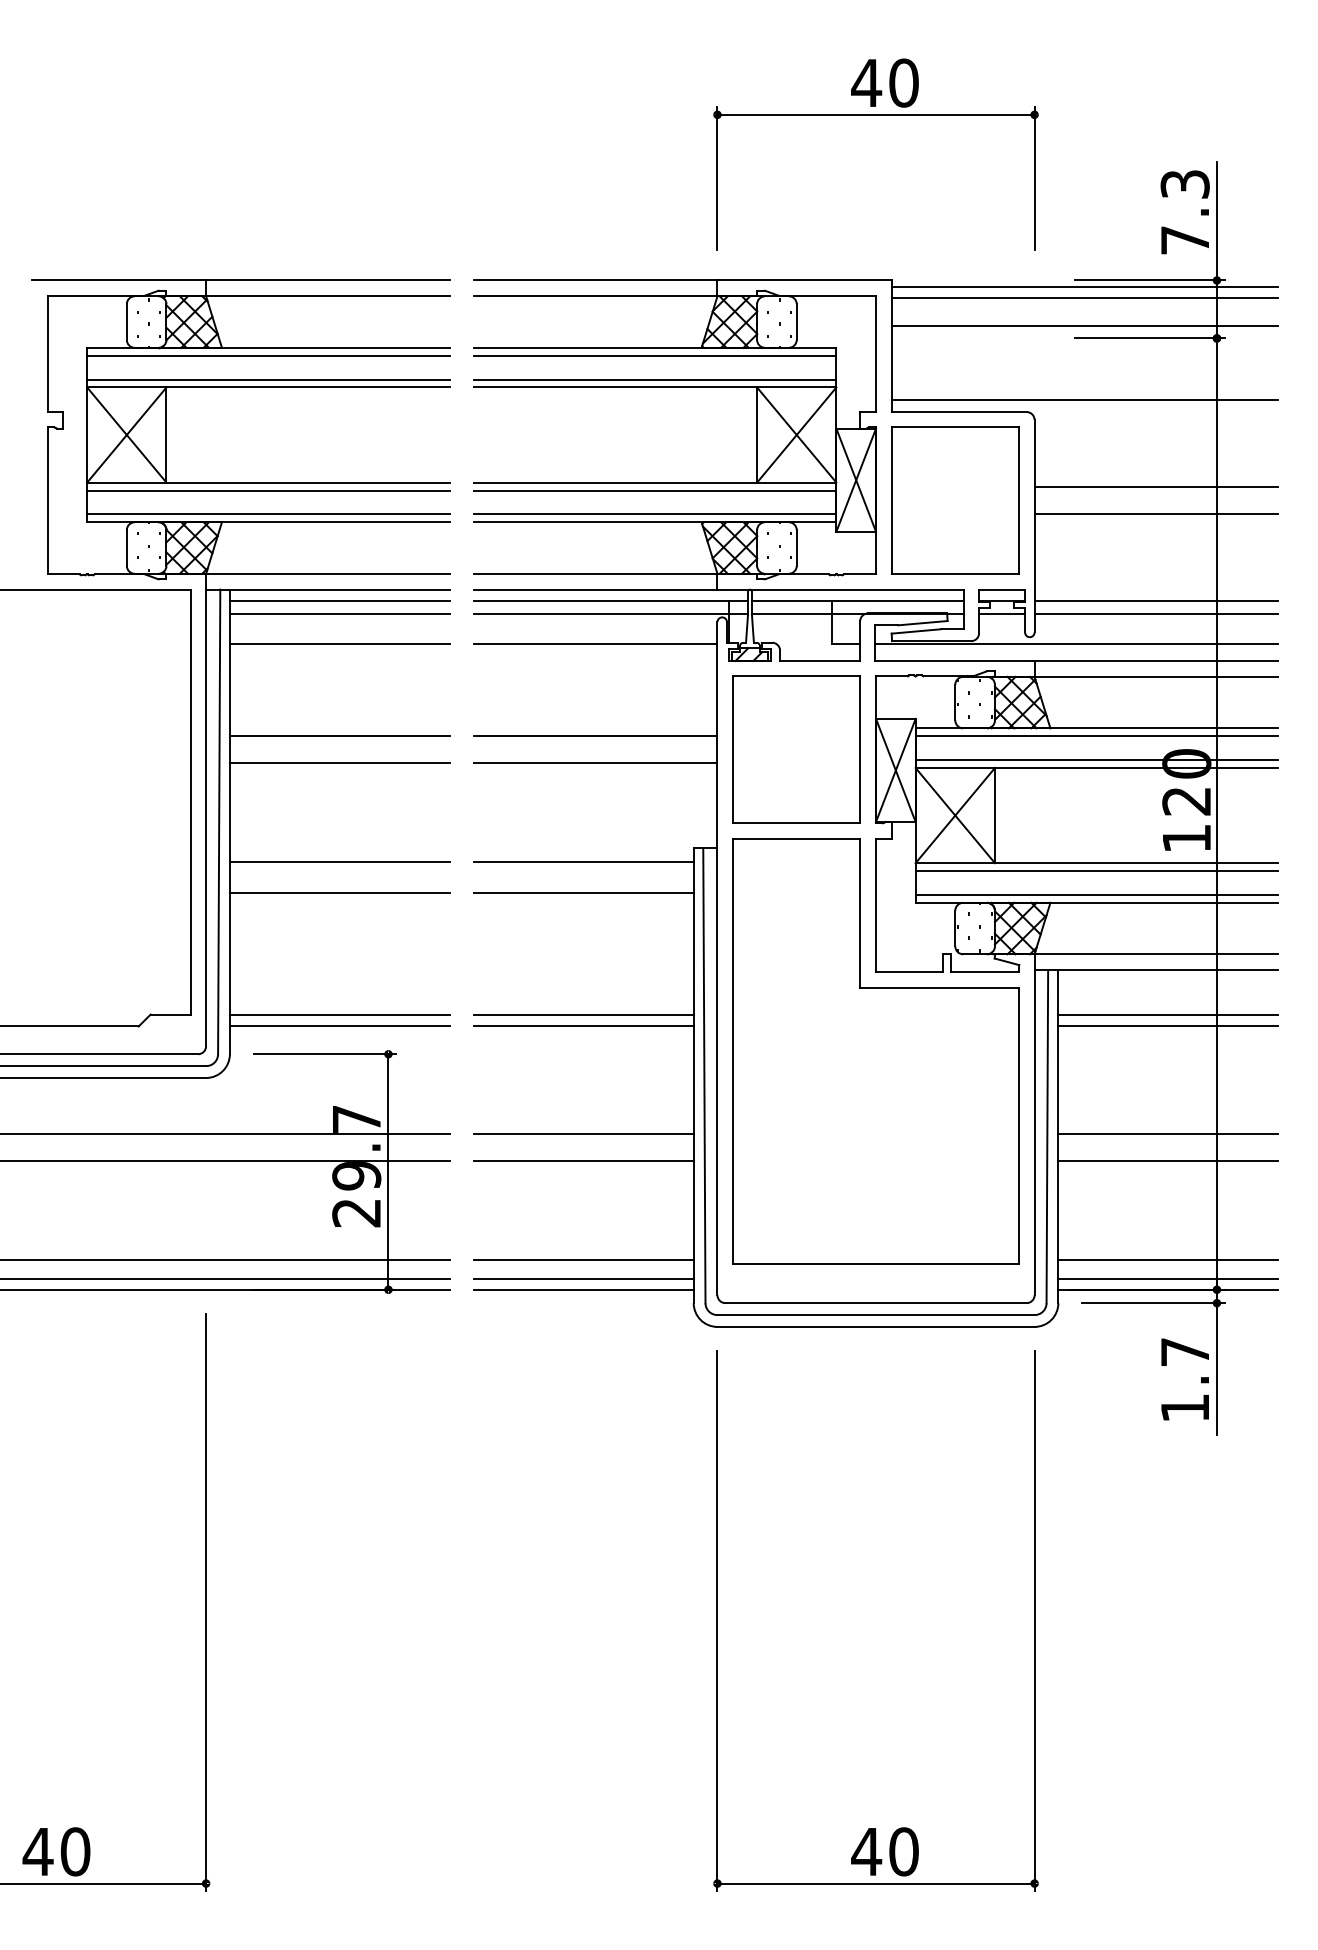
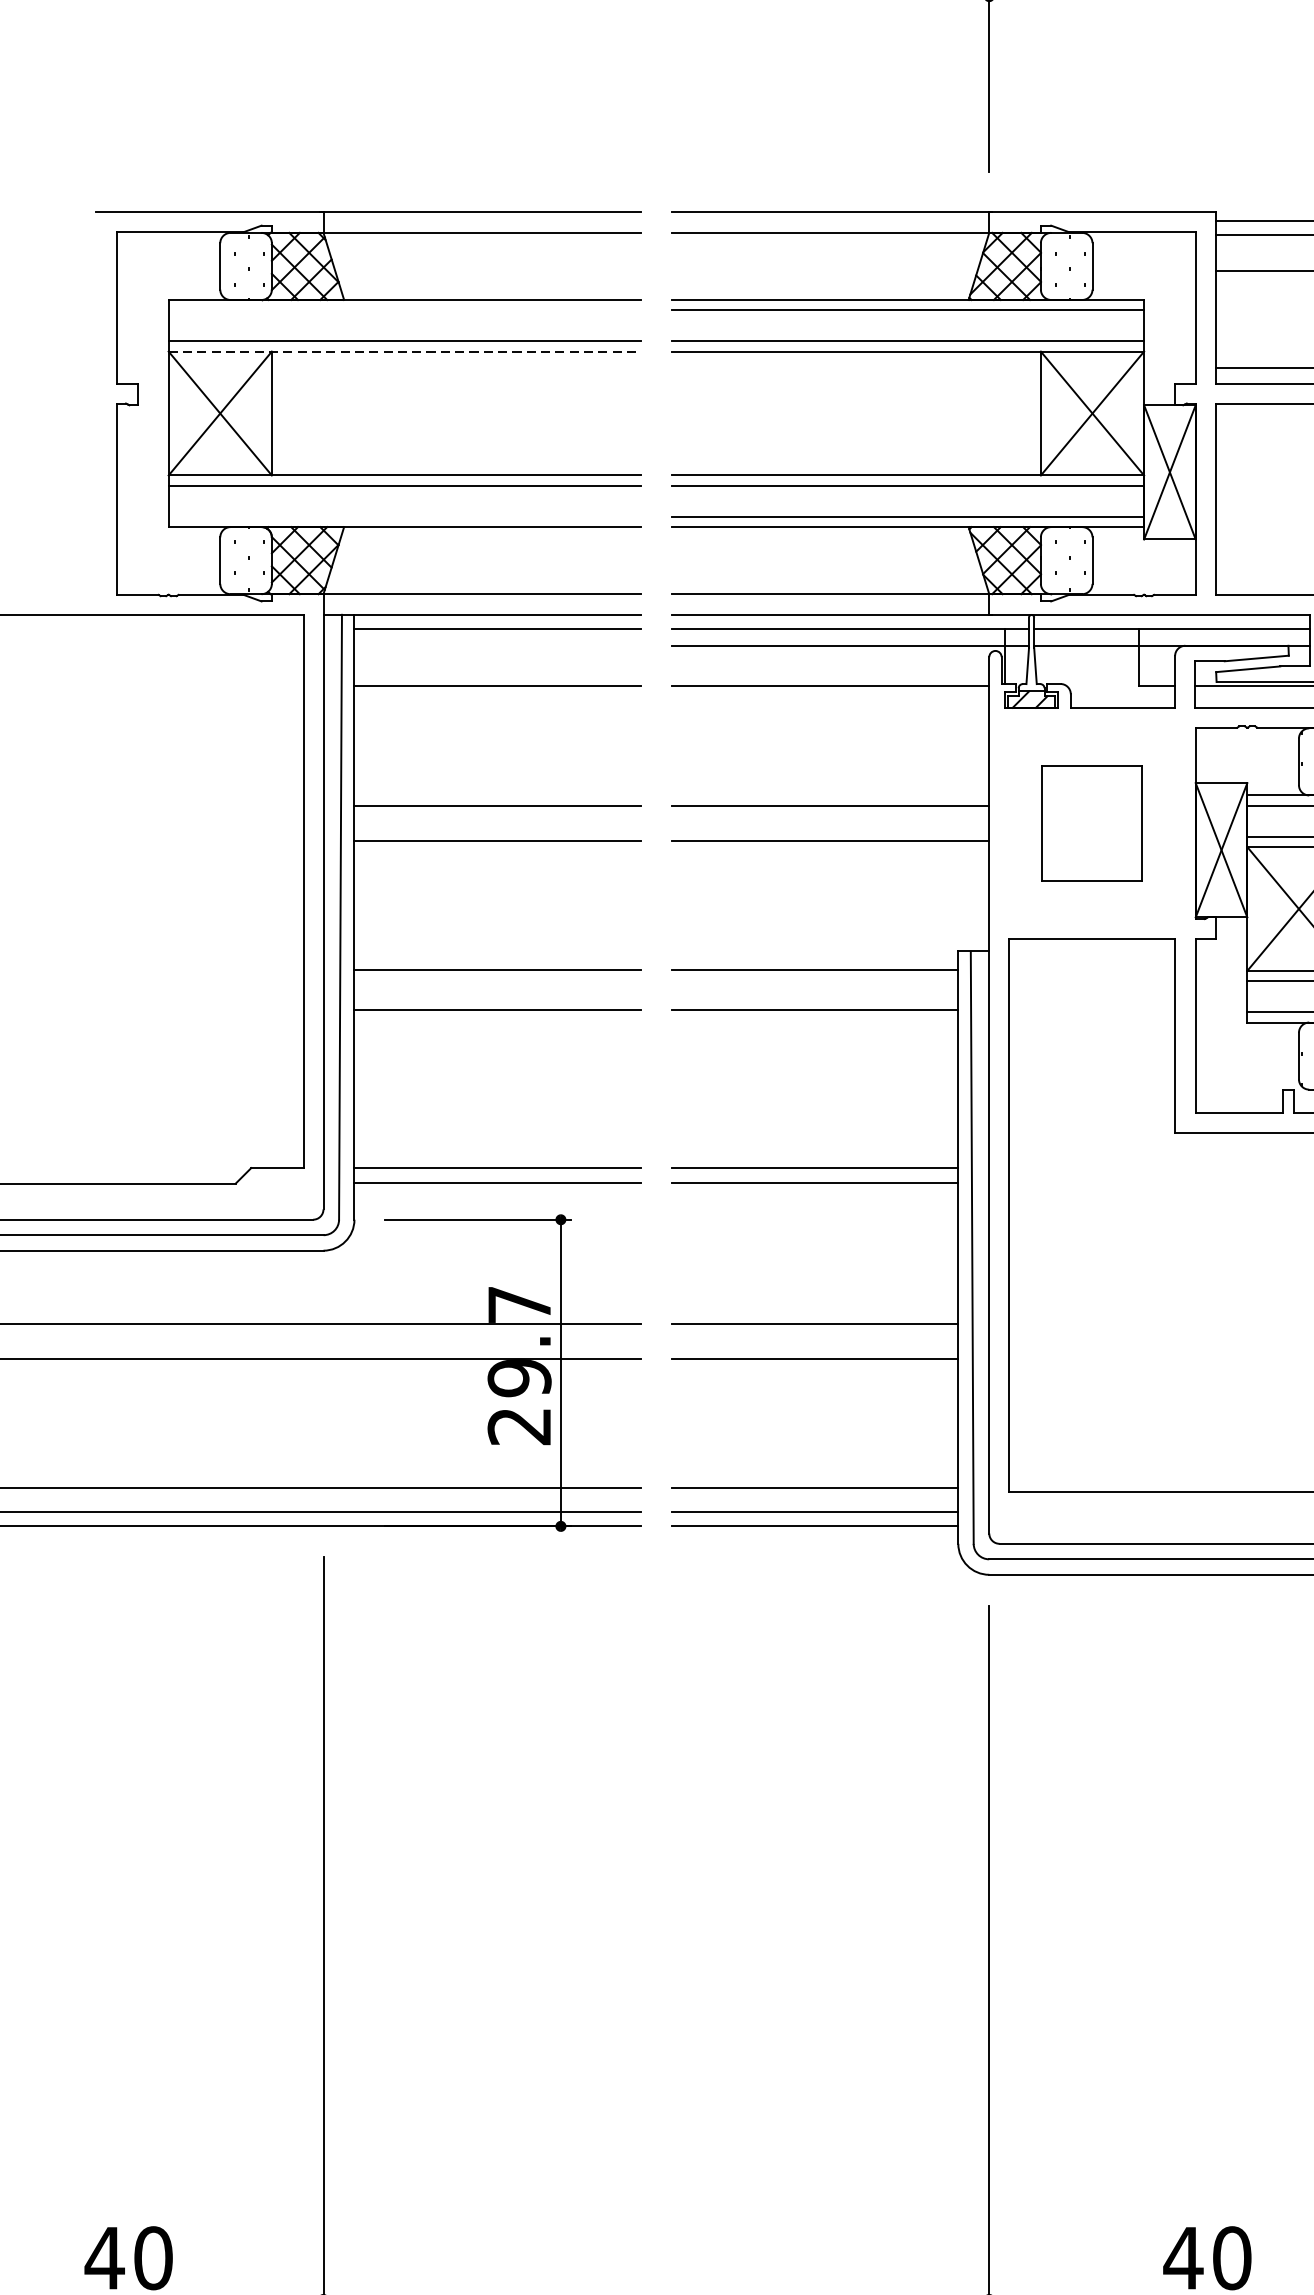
line: (268, 355) -> (404, 309), removed
line: (269, 387) -> (406, 351), solid -> dashed
line: (268, 514) -> (404, 516), removed
line: (339, 613) -> (497, 645), removed
part: (796, 749) -> (1092, 822), size x0.6

